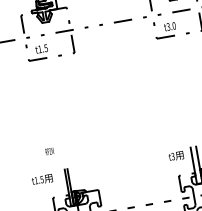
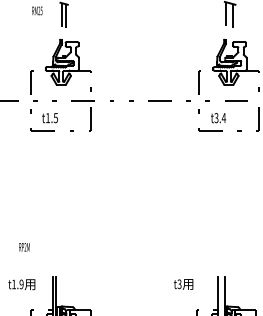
text: (173, 26) -> (223, 118), t3.0 -> t3.4
text: (49, 151) -> (24, 247), moved
text: (176, 156) -> (183, 284), moved
text: (41, 178) -> (21, 283), t1.5 -> t1.9

